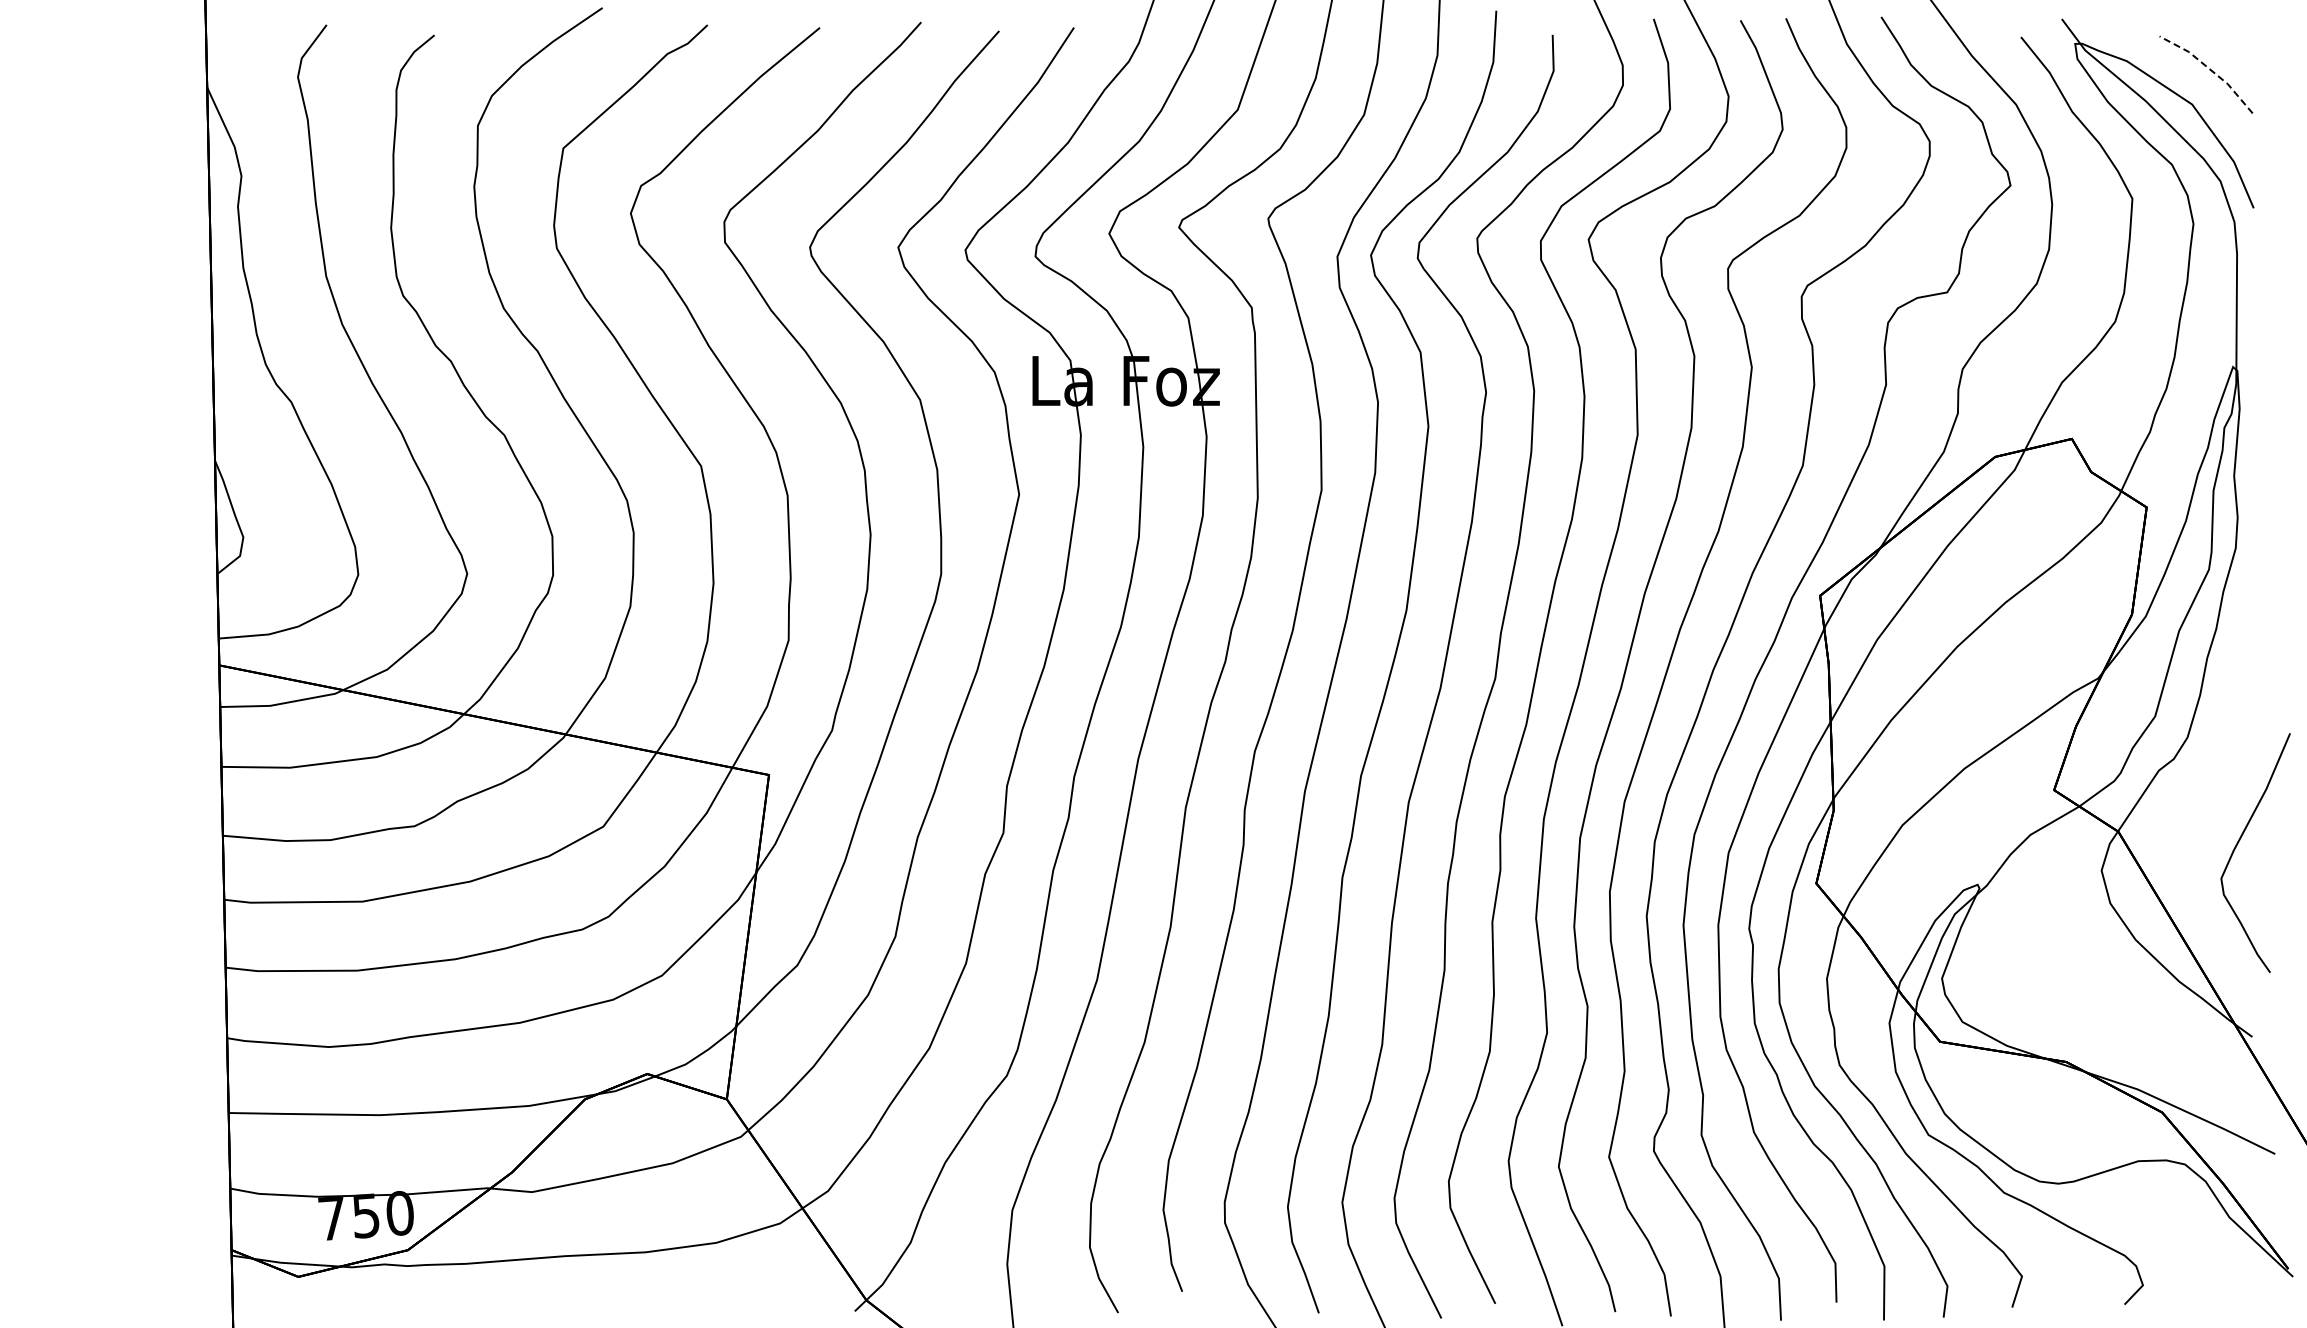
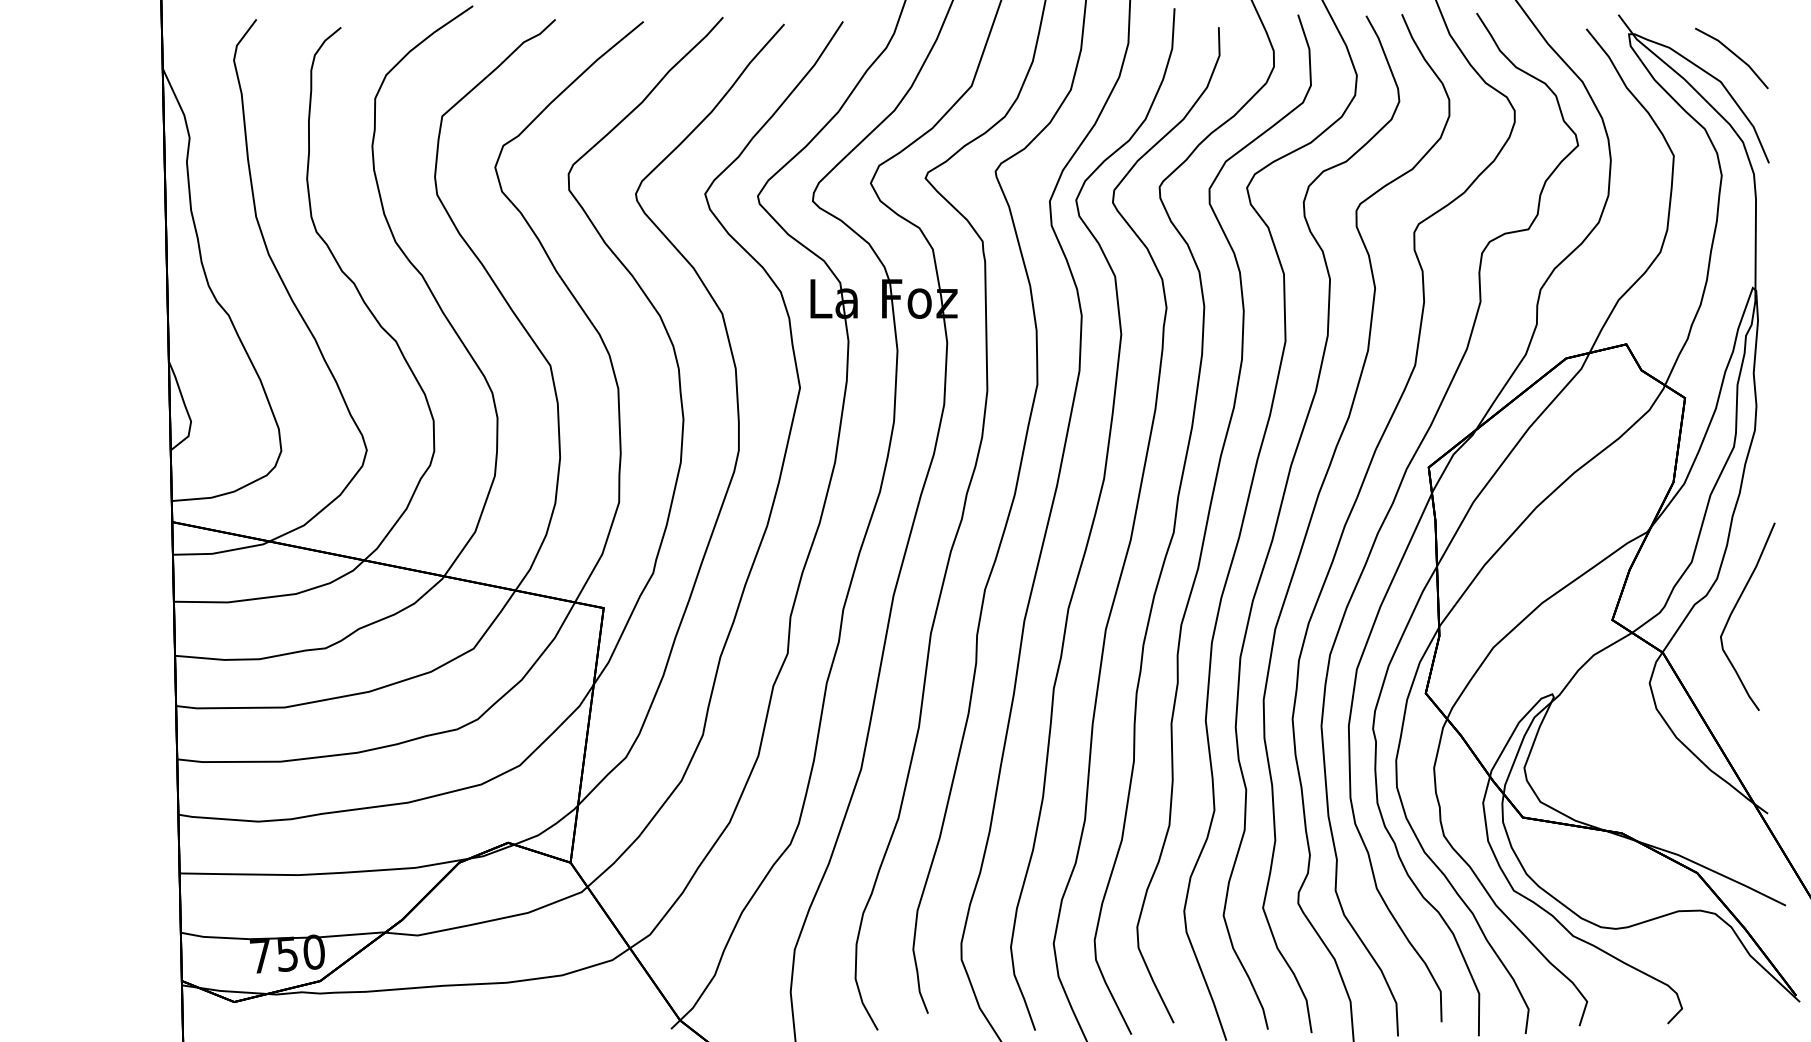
line: (2210, 69) -> (1735, 54), dashed -> solid
curve: (2239, 842) -> (1735, 608), moved

